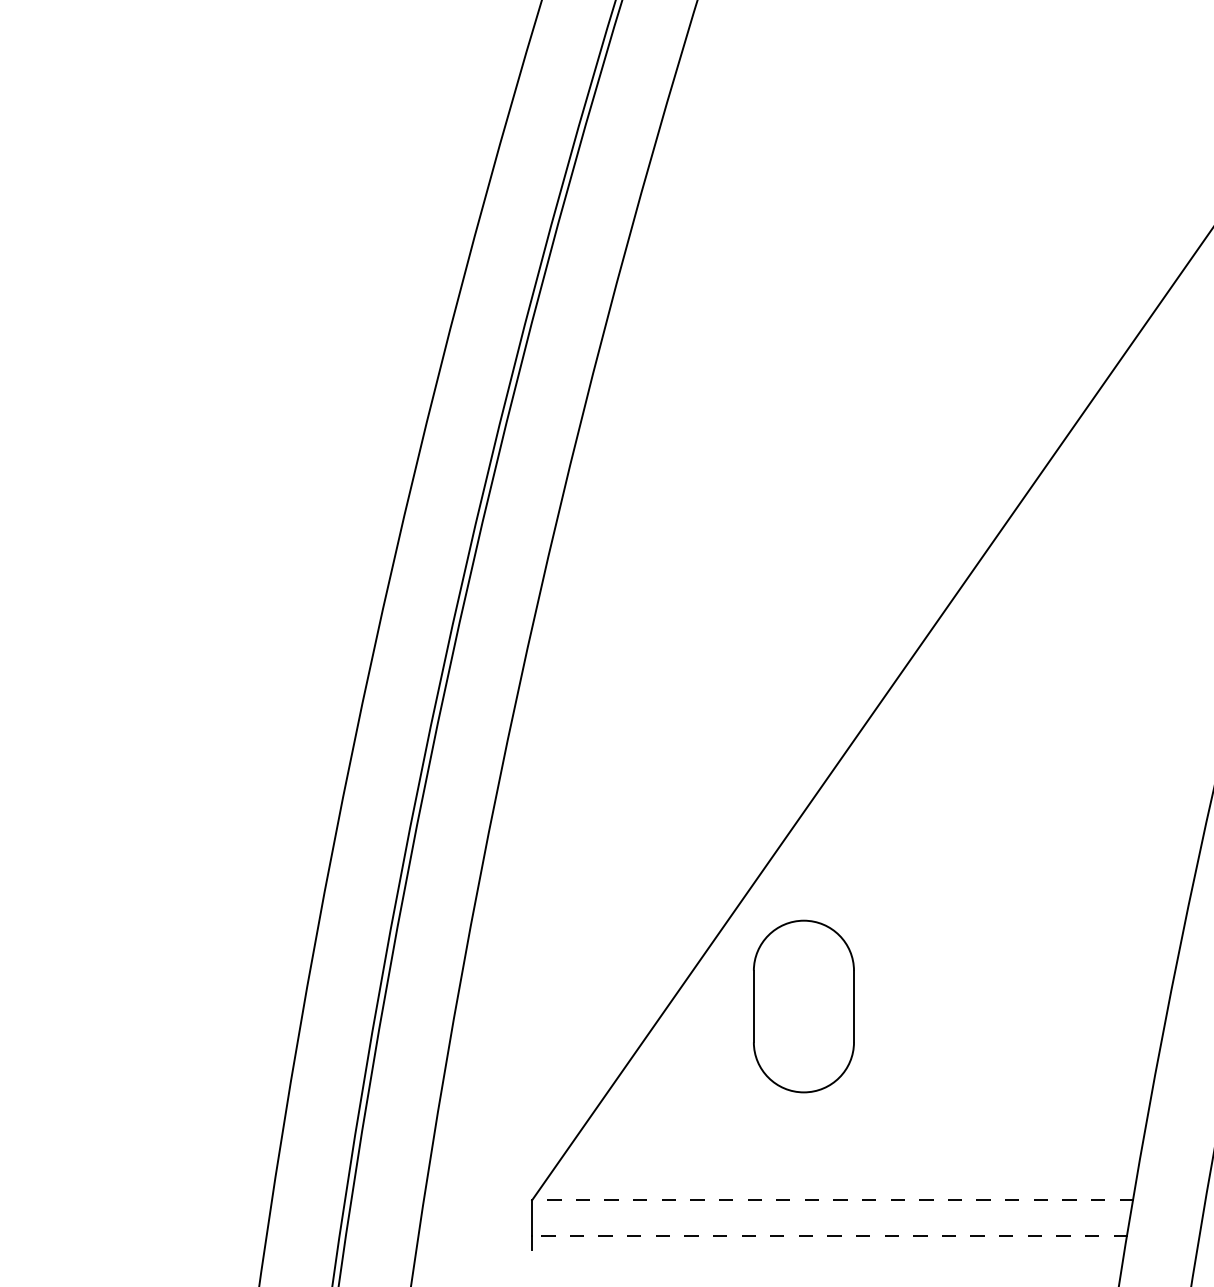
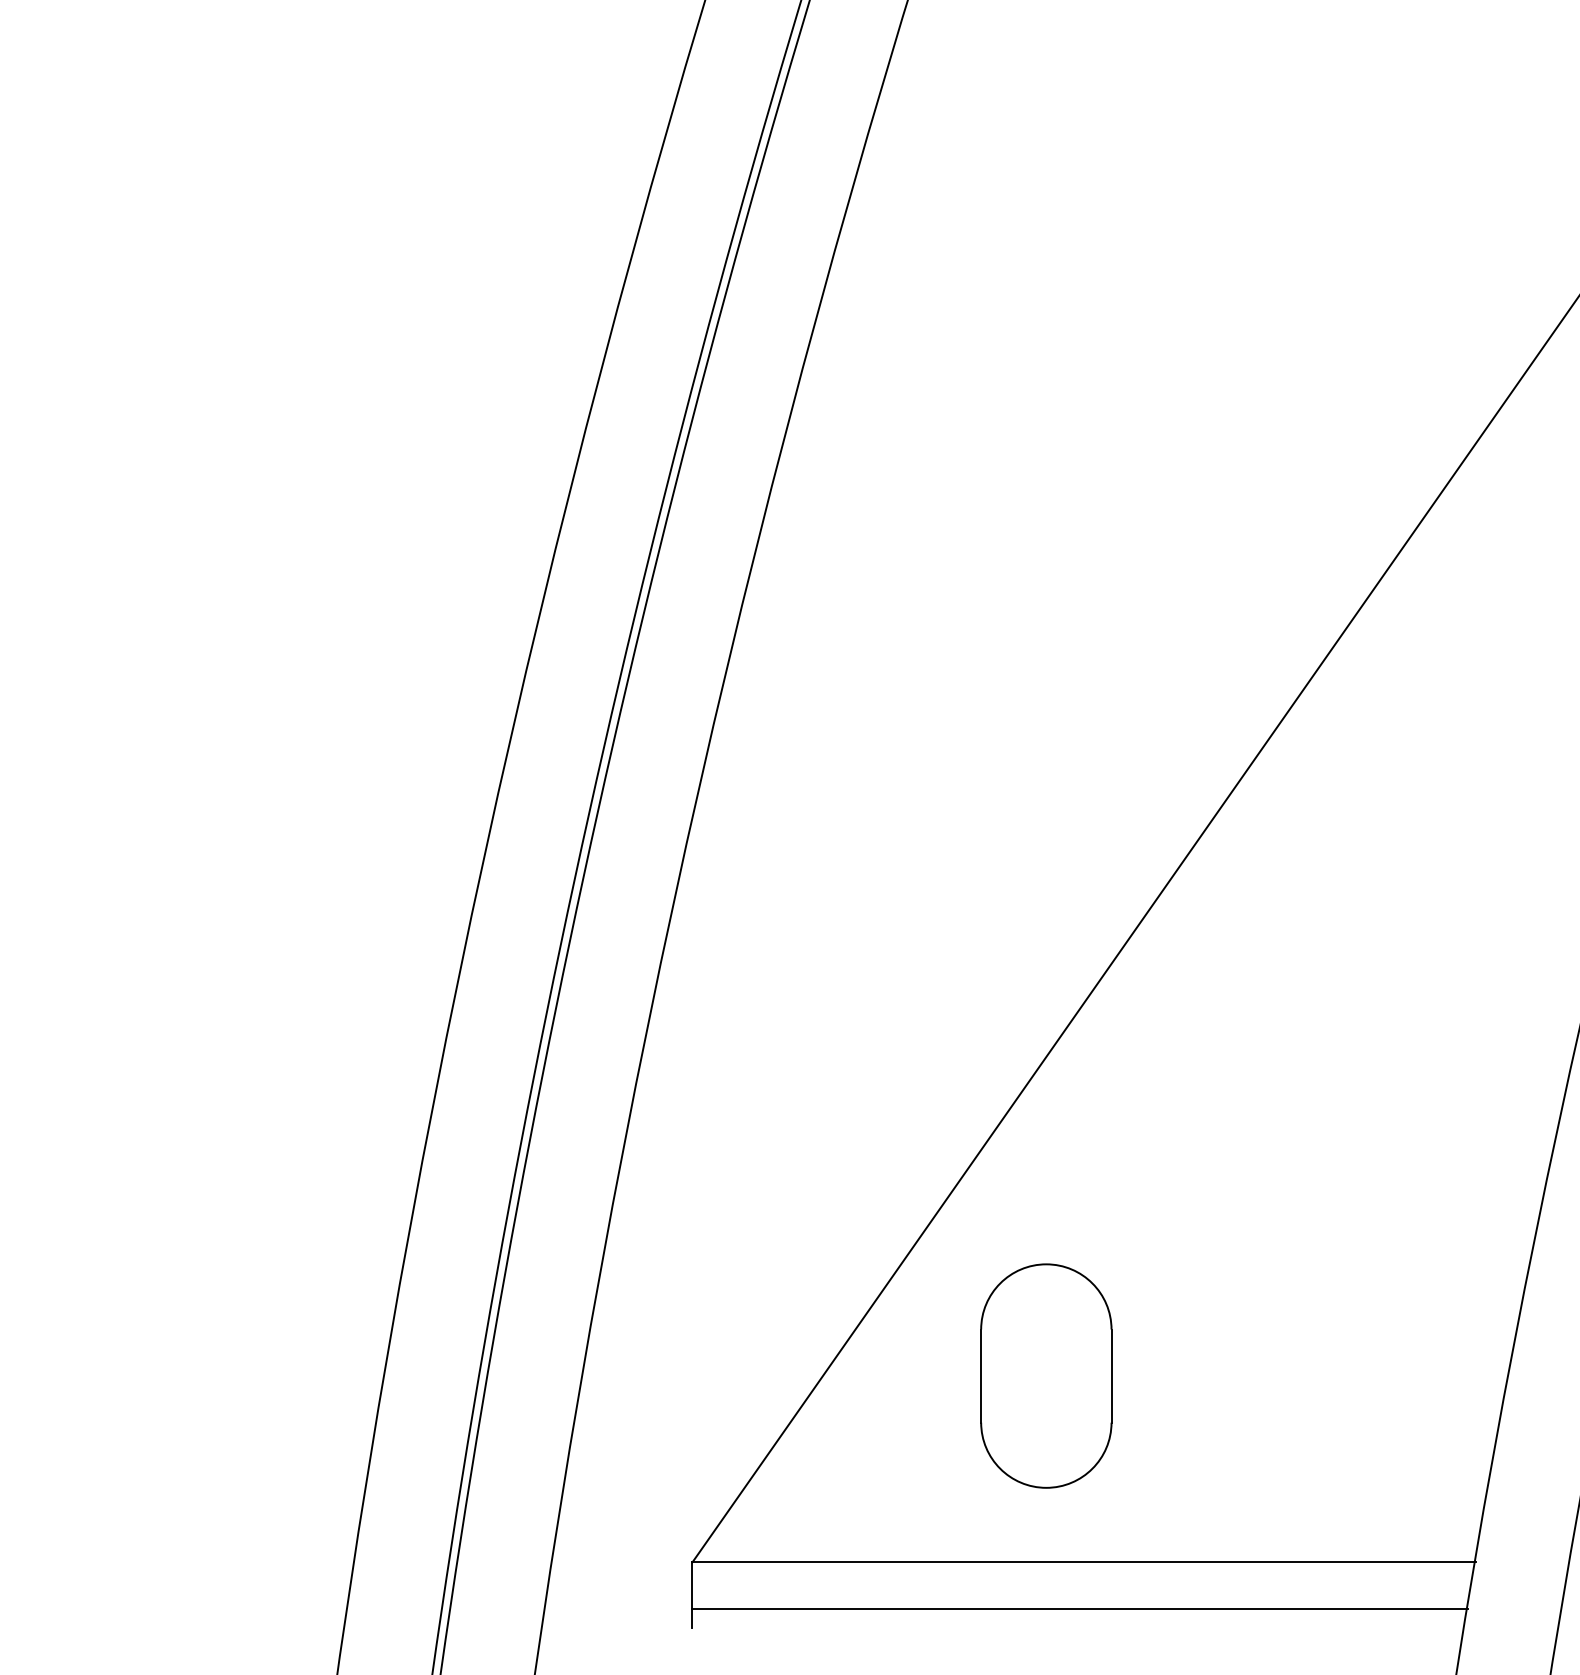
part: (804, 1006) -> (1046, 1375), moved
line: (833, 1200) -> (1084, 1562), dashed -> solid
line: (830, 1235) -> (1080, 1608), dashed -> solid

